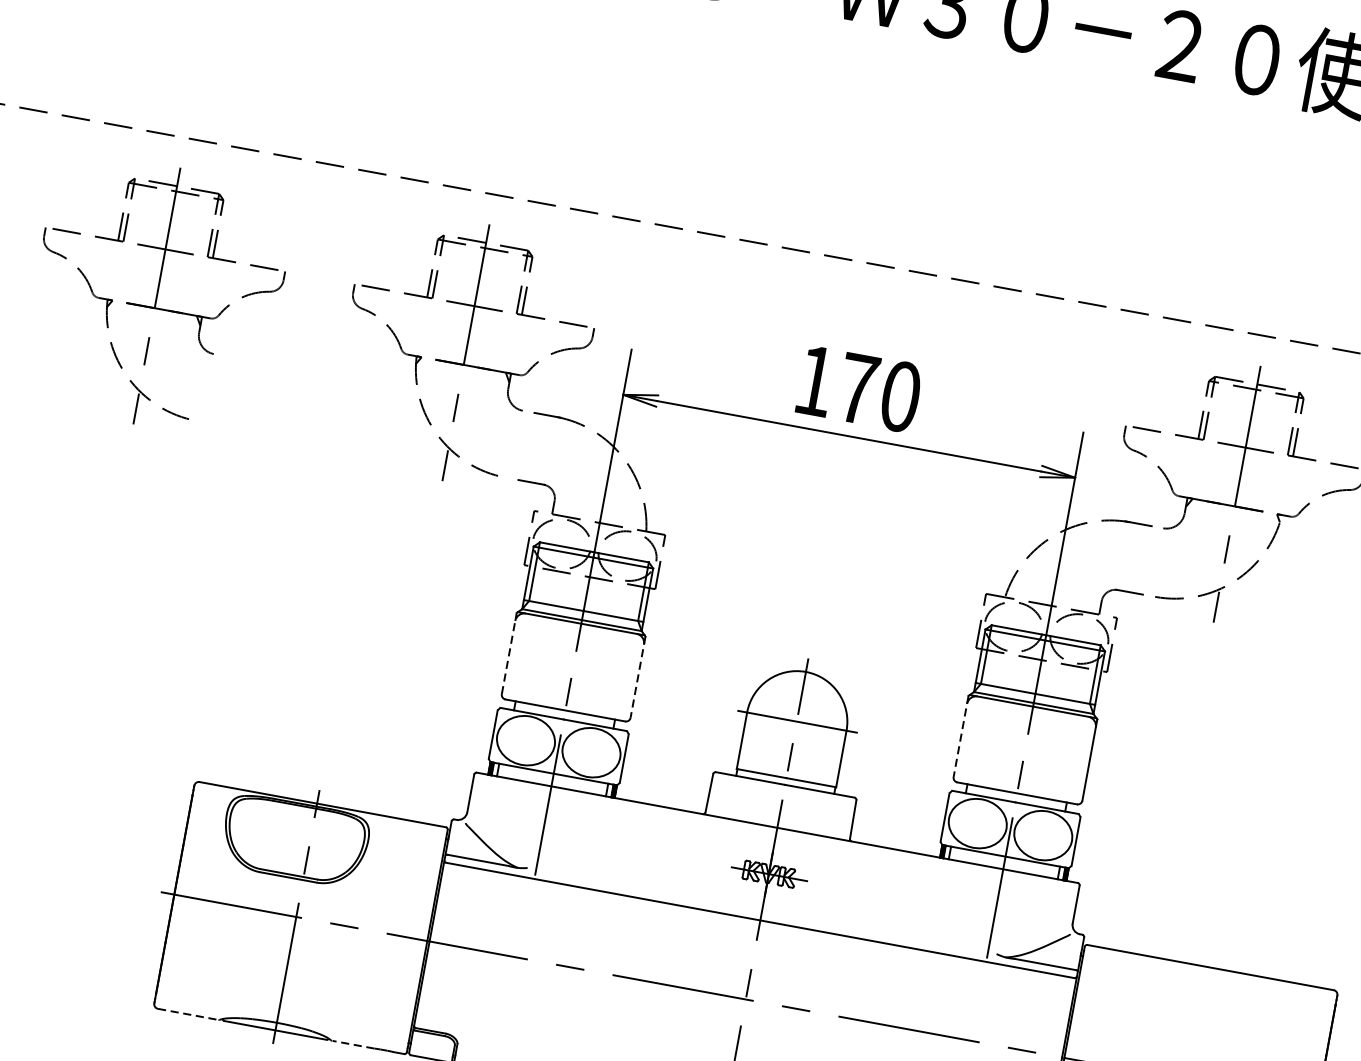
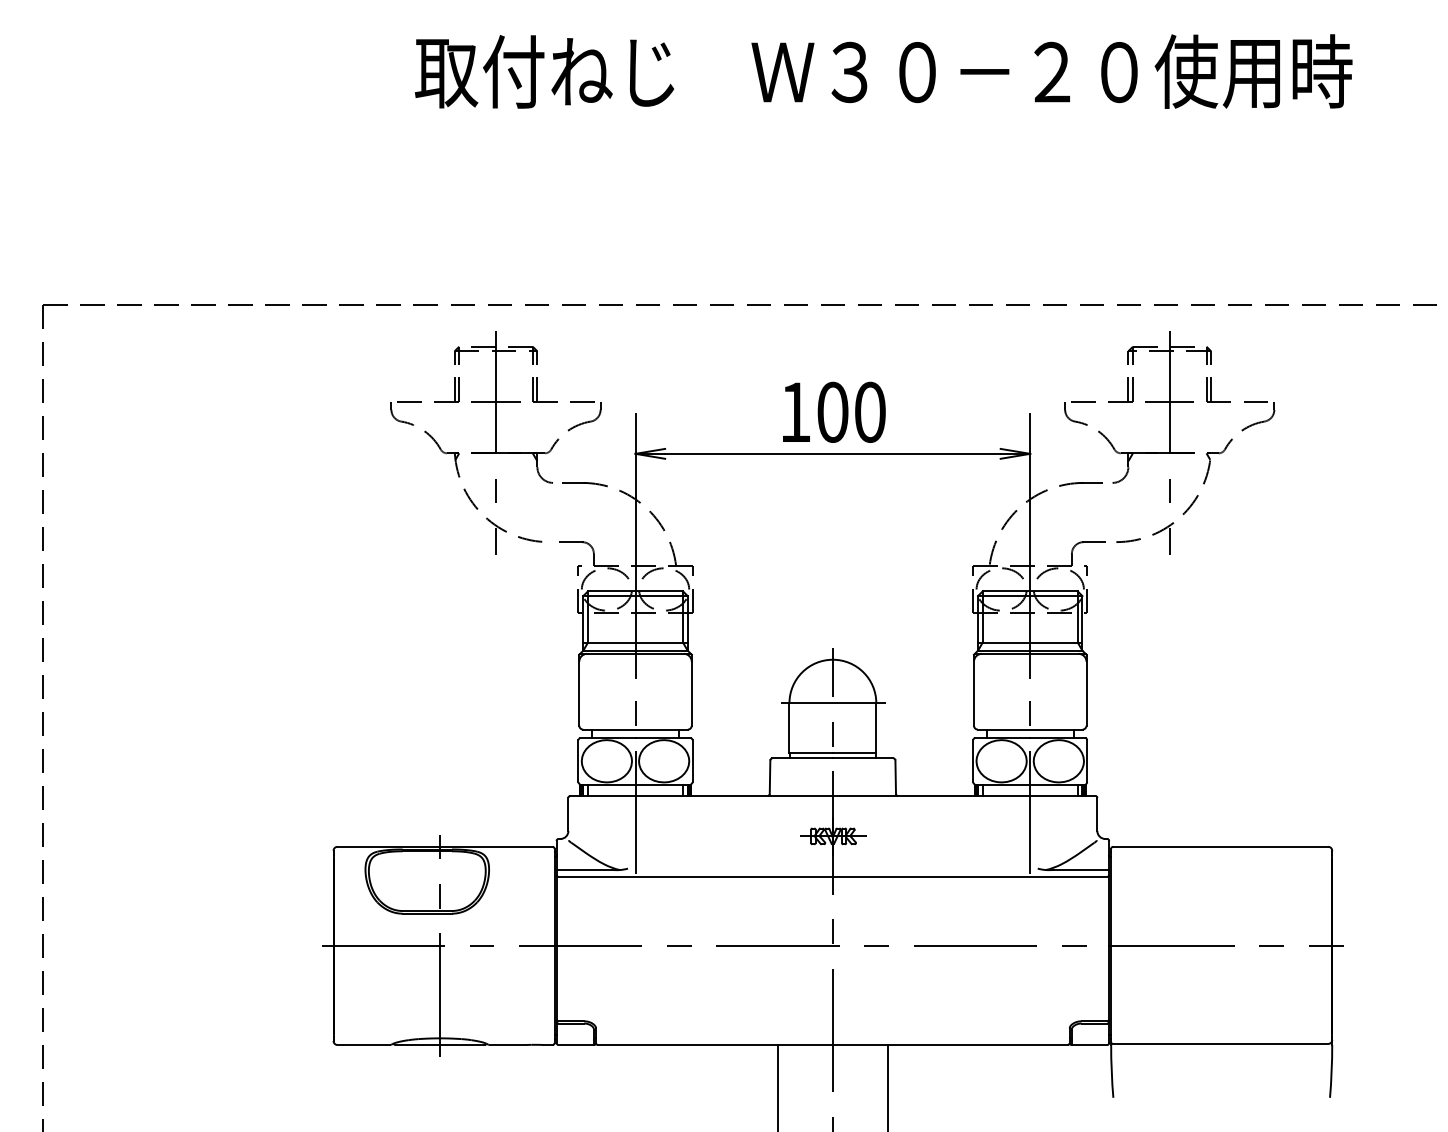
part: (156, 295) -> (225, 442), removed
text: (857, 387) -> (832, 411), 170 -> 100
line: (509, 652) -> (579, 689), dashed -> solid
line: (637, 677) -> (691, 690), dashed -> solid
line: (961, 736) -> (974, 690), dashed -> solid
line: (188, 1015) -> (364, 1045), dashed -> solid
line: (352, 1045) -> (507, 1045), dashed -> solid

